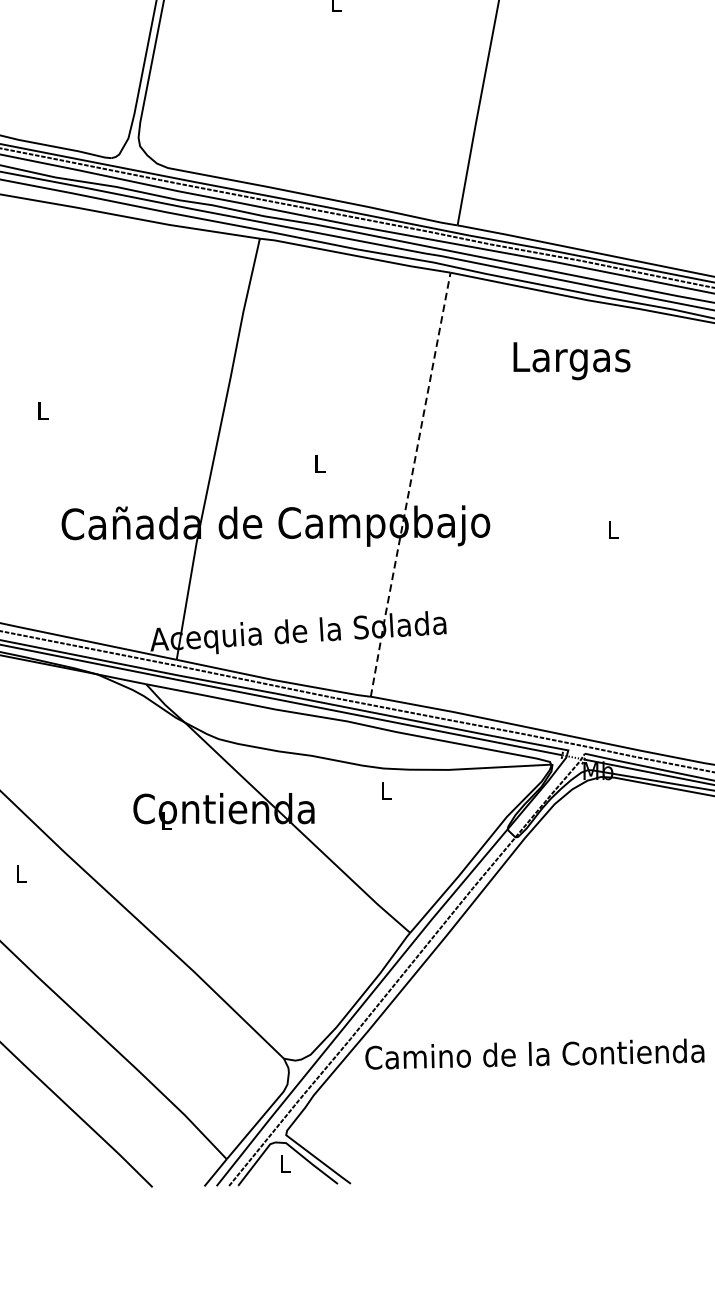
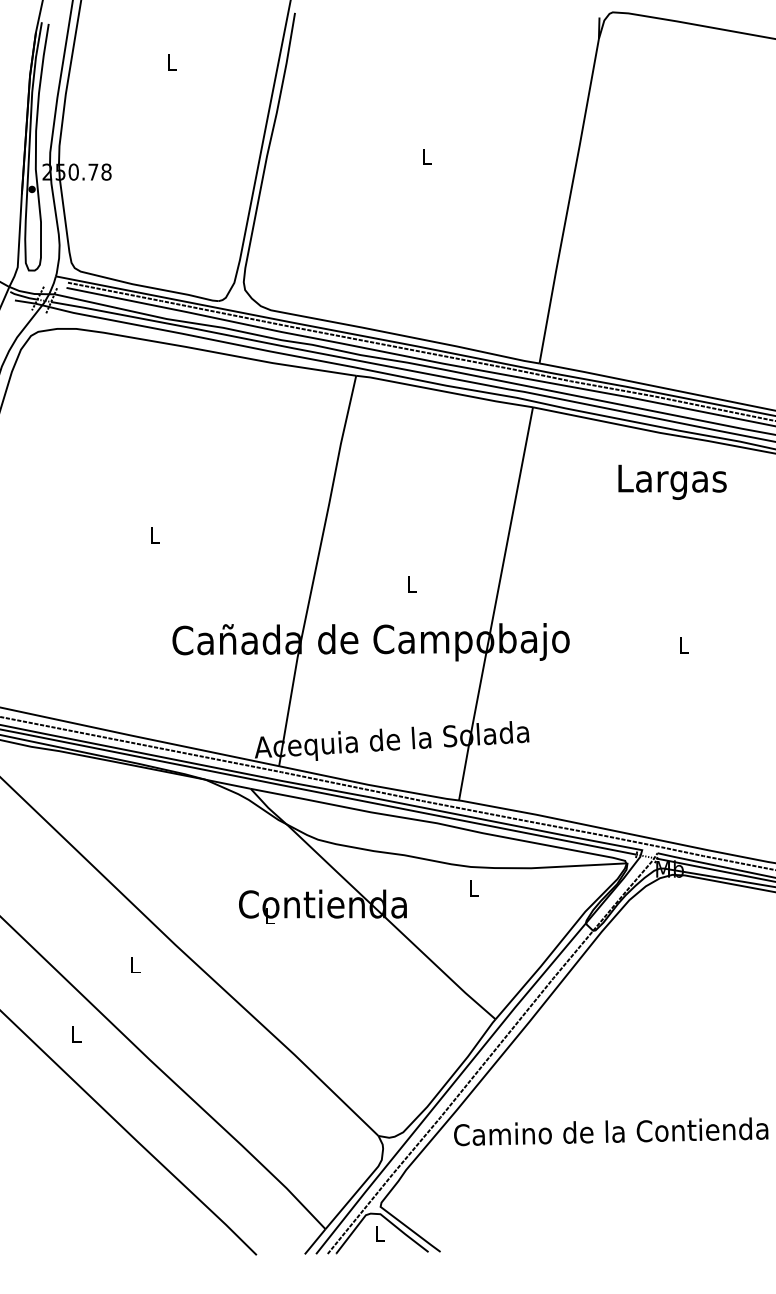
text: (571, 360) -> (672, 481), moved
line: (410, 485) -> (495, 604), dashed -> solid

